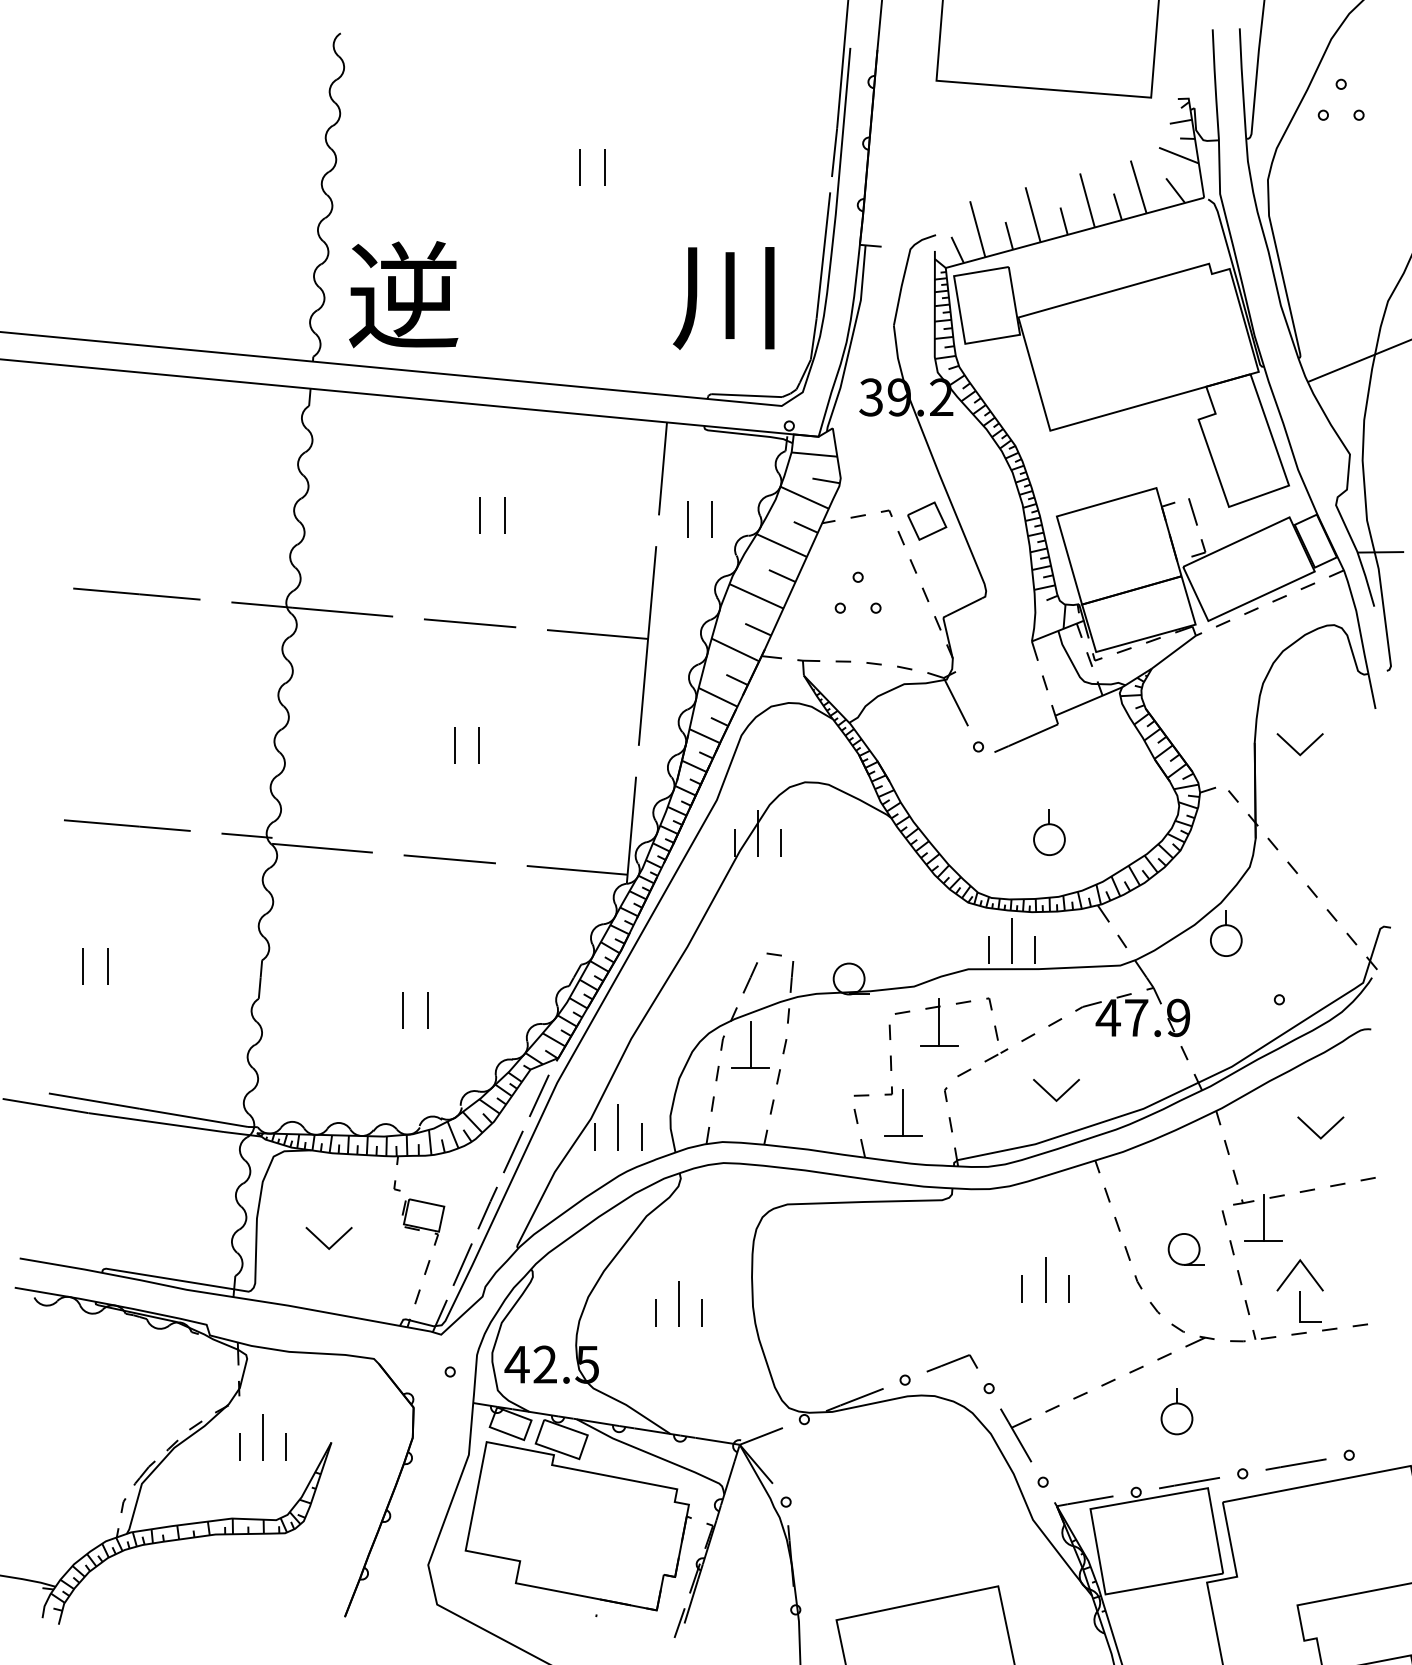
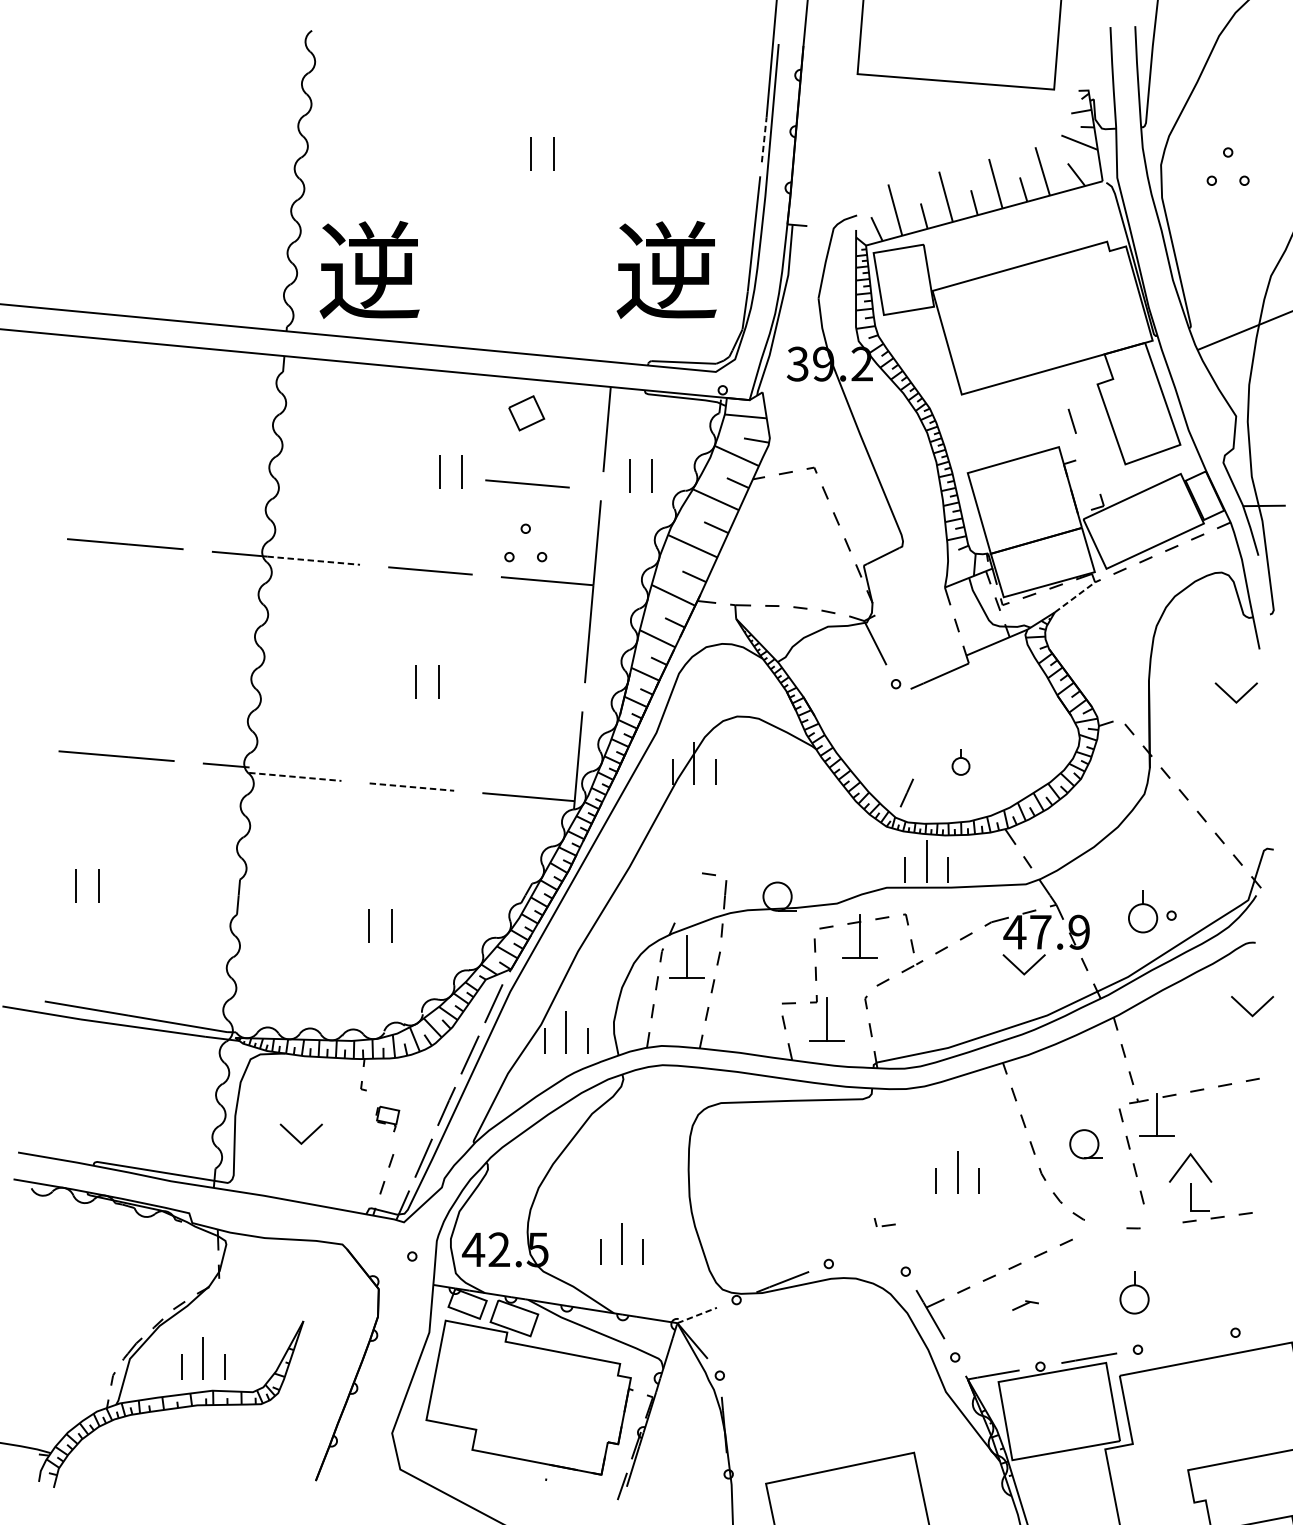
part: (1340, 89) -> (1227, 157), moved
line: (834, 152) -> (764, 139), solid -> dashed
text: (727, 295) -> (666, 270), 川 -> 逆
line: (1192, 511) -> (1071, 420), moved
part: (927, 520) -> (527, 412), moved
line: (576, 528) -> (527, 484), added
part: (857, 582) -> (525, 533), moved
line: (342, 612) -> (313, 561), solid -> dashed
line: (1174, 651) -> (1075, 596), solid -> dashed
part: (1294, 748) -> (1231, 696), moved
part: (1049, 832) -> (961, 762), size x0.6
line: (322, 848) -> (295, 777), solid -> dashed
line: (450, 859) -> (412, 787), solid -> dashed
part: (1226, 933) -> (1143, 911), moved
line: (749, 977) -> (906, 792), moved
part: (1051, 1094) -> (1019, 968), moved
part: (1315, 1132) -> (1247, 1010), moved
part: (423, 1221) -> (387, 1118), size x0.6
part: (678, 1303) -> (621, 1243), moved
part: (1264, 1334) -> (885, 1222), moved
part: (1199, 1341) -> (1025, 1305), moved
part: (951, 1363) -> (871, 1248), removed
part: (1176, 1411) -> (1134, 1292), moved
line: (761, 1436) -> (697, 1315), solid -> dashed
part: (262, 1437) -> (202, 1358), moved
line: (1295, 1464) -> (1186, 1341), removed

